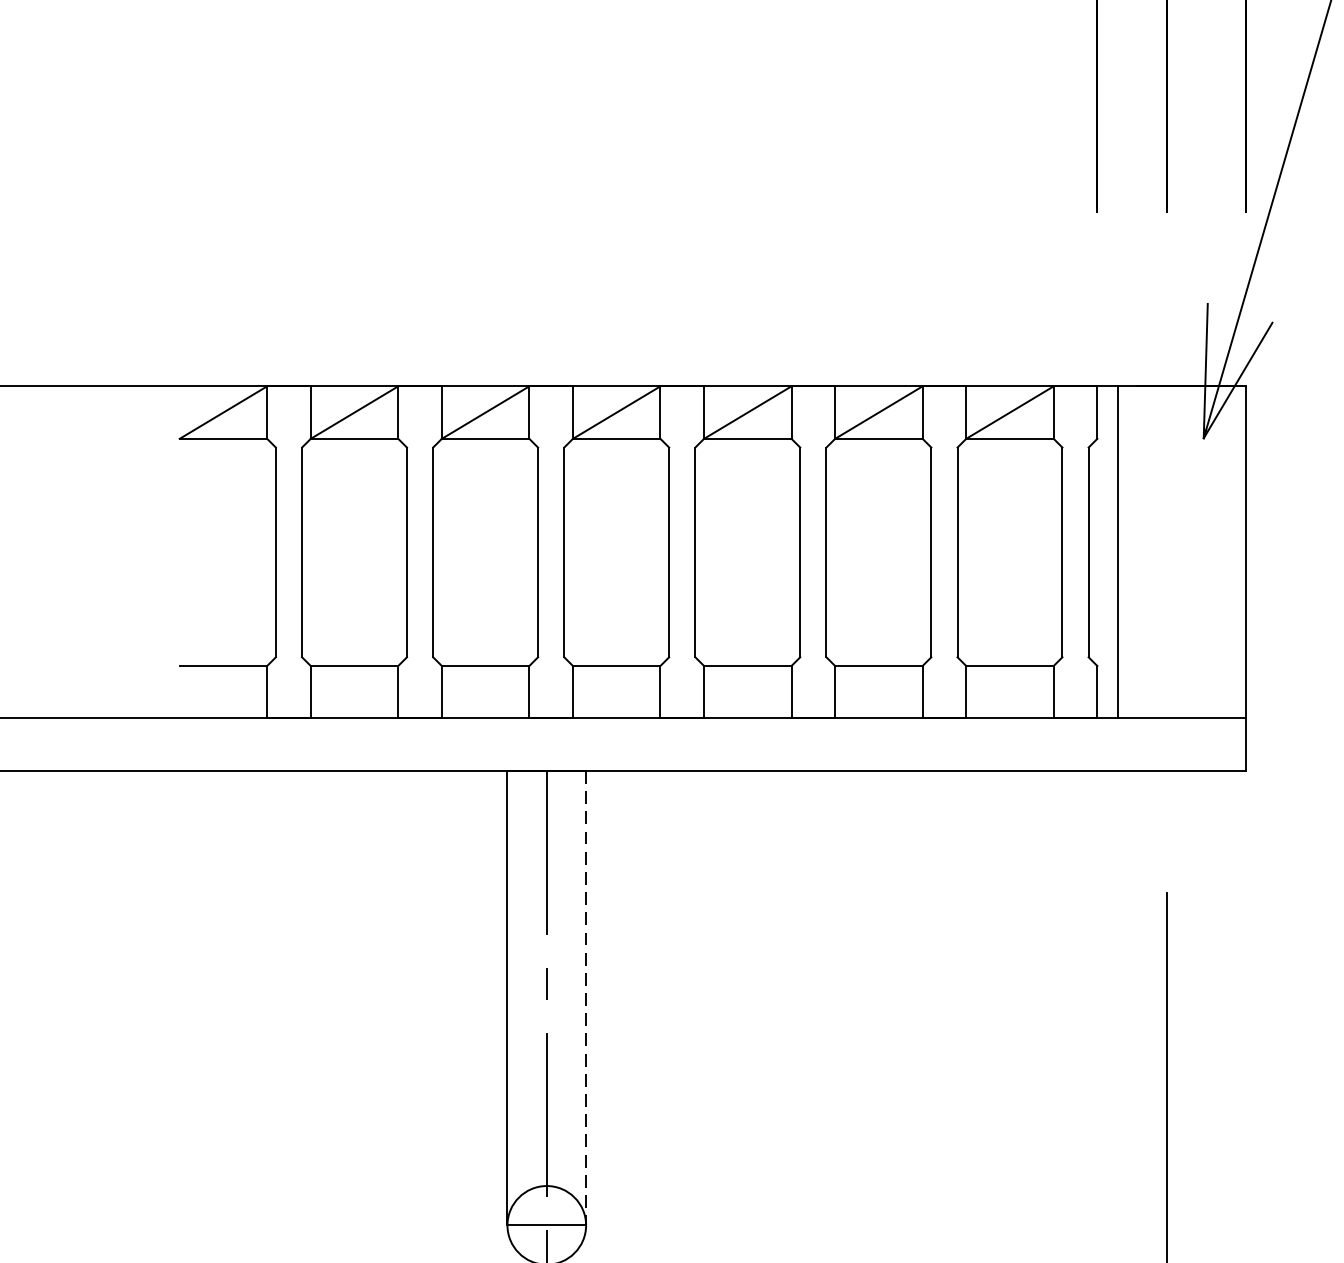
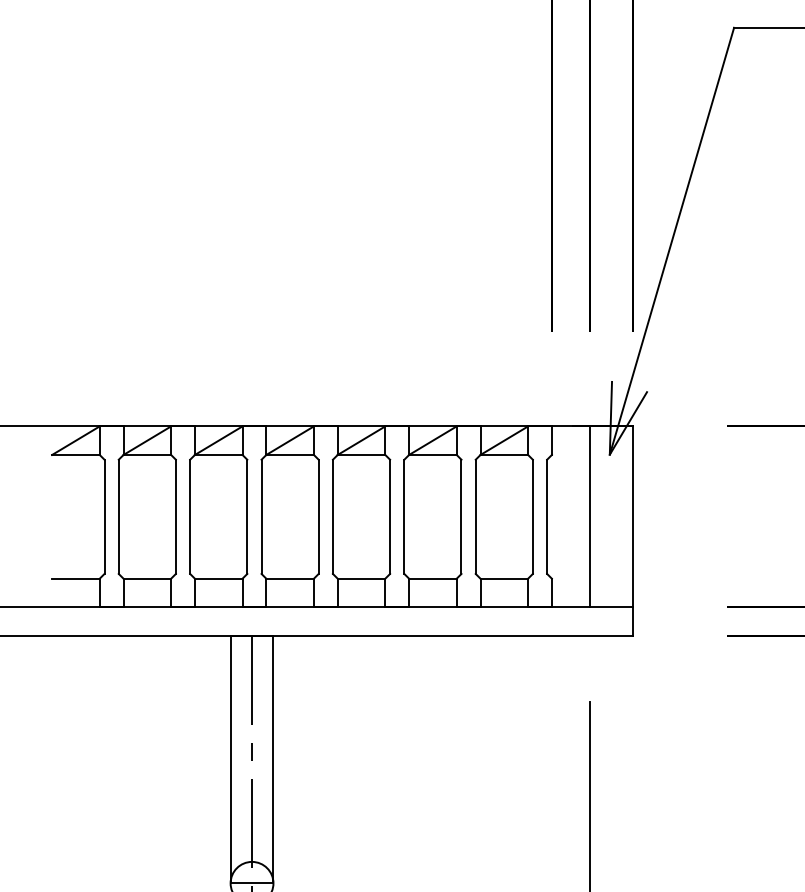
line: (1116, 551) -> (589, 516), moved
line: (586, 997) -> (273, 759), dashed -> solid

